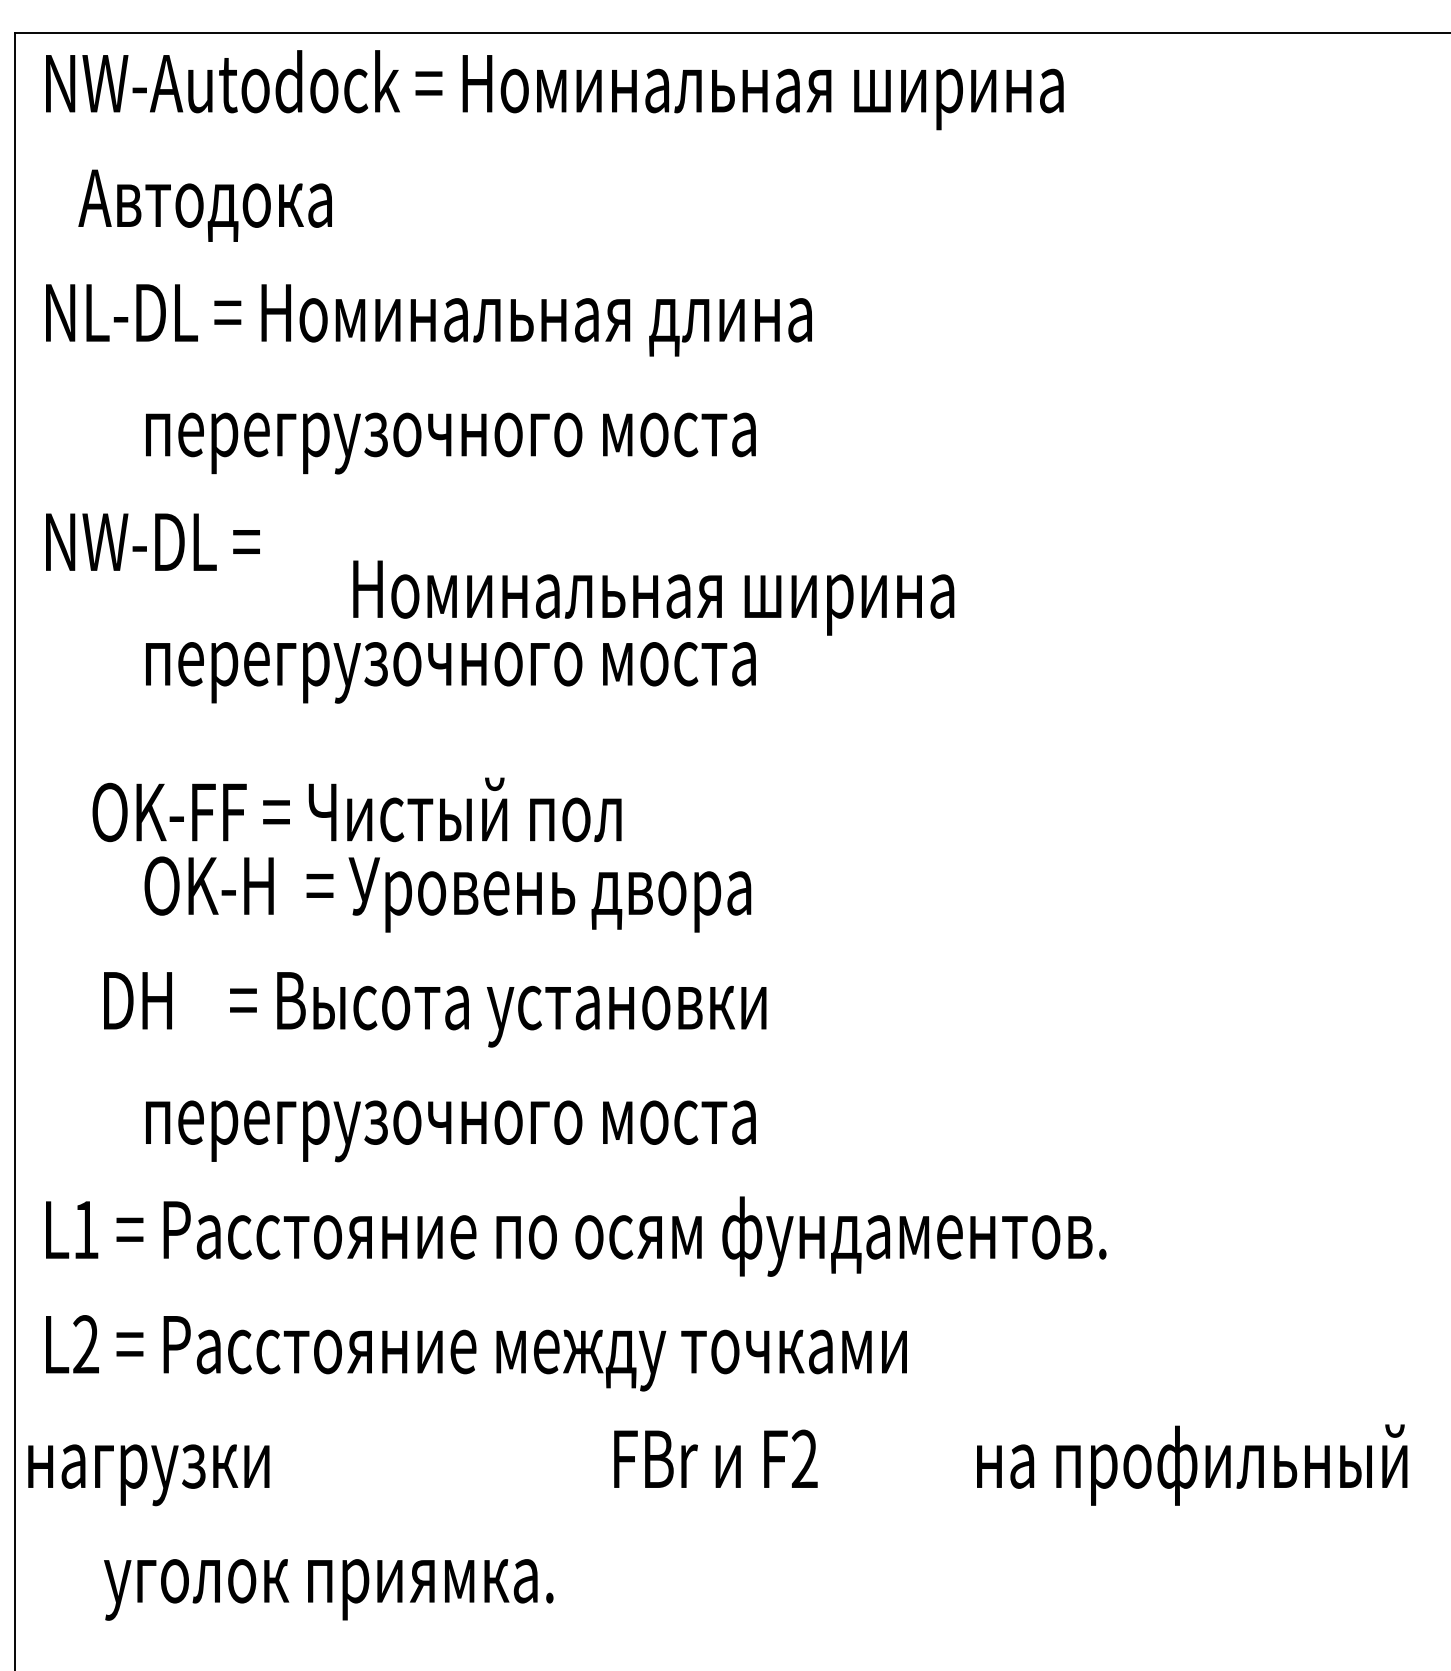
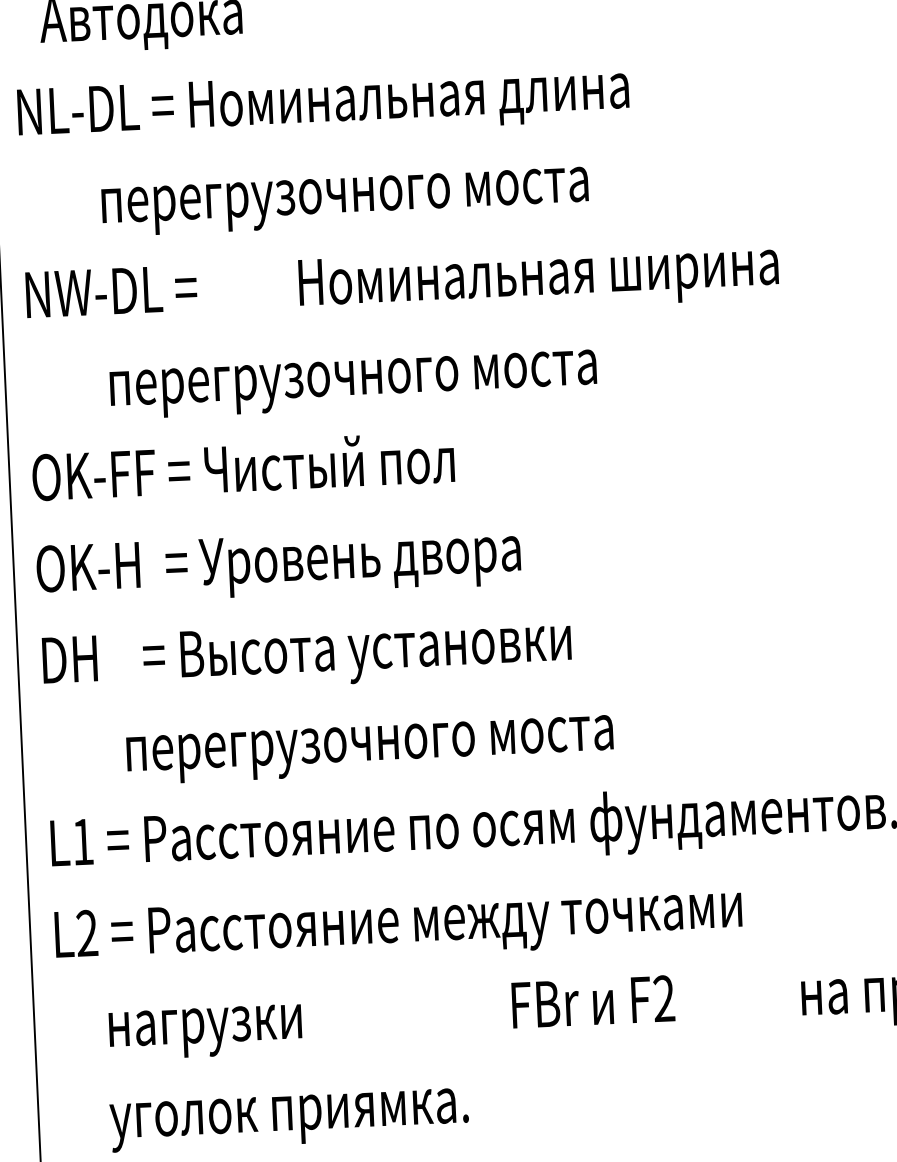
text: (653, 597) -> (538, 278), moved
text: (356, 809) -> (242, 466), moved
text: (447, 894) -> (278, 565), moved
text: (435, 1009) -> (307, 655), moved
text: (148, 1475) -> (205, 1032), moved

